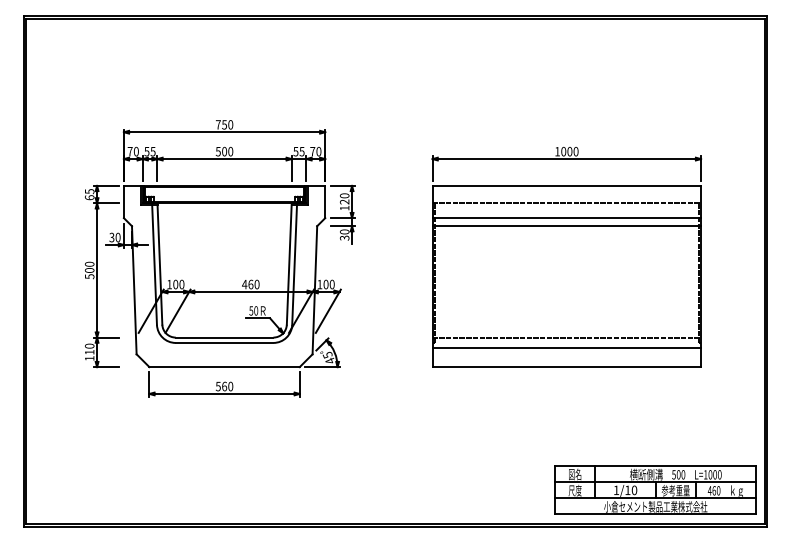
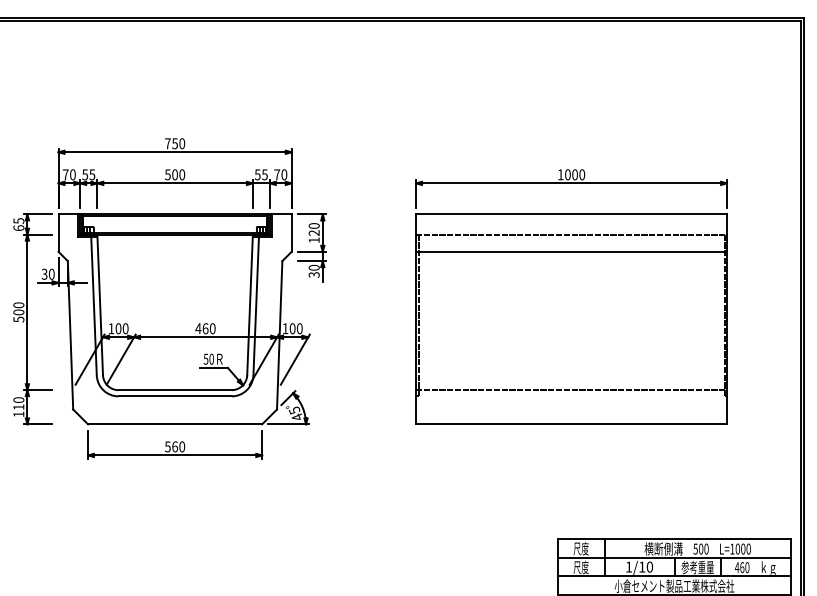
line: (566, 226) -> (571, 261), removed
line: (566, 347) -> (571, 401), removed
text: (574, 474) -> (580, 548), 図名 -> 尺度

